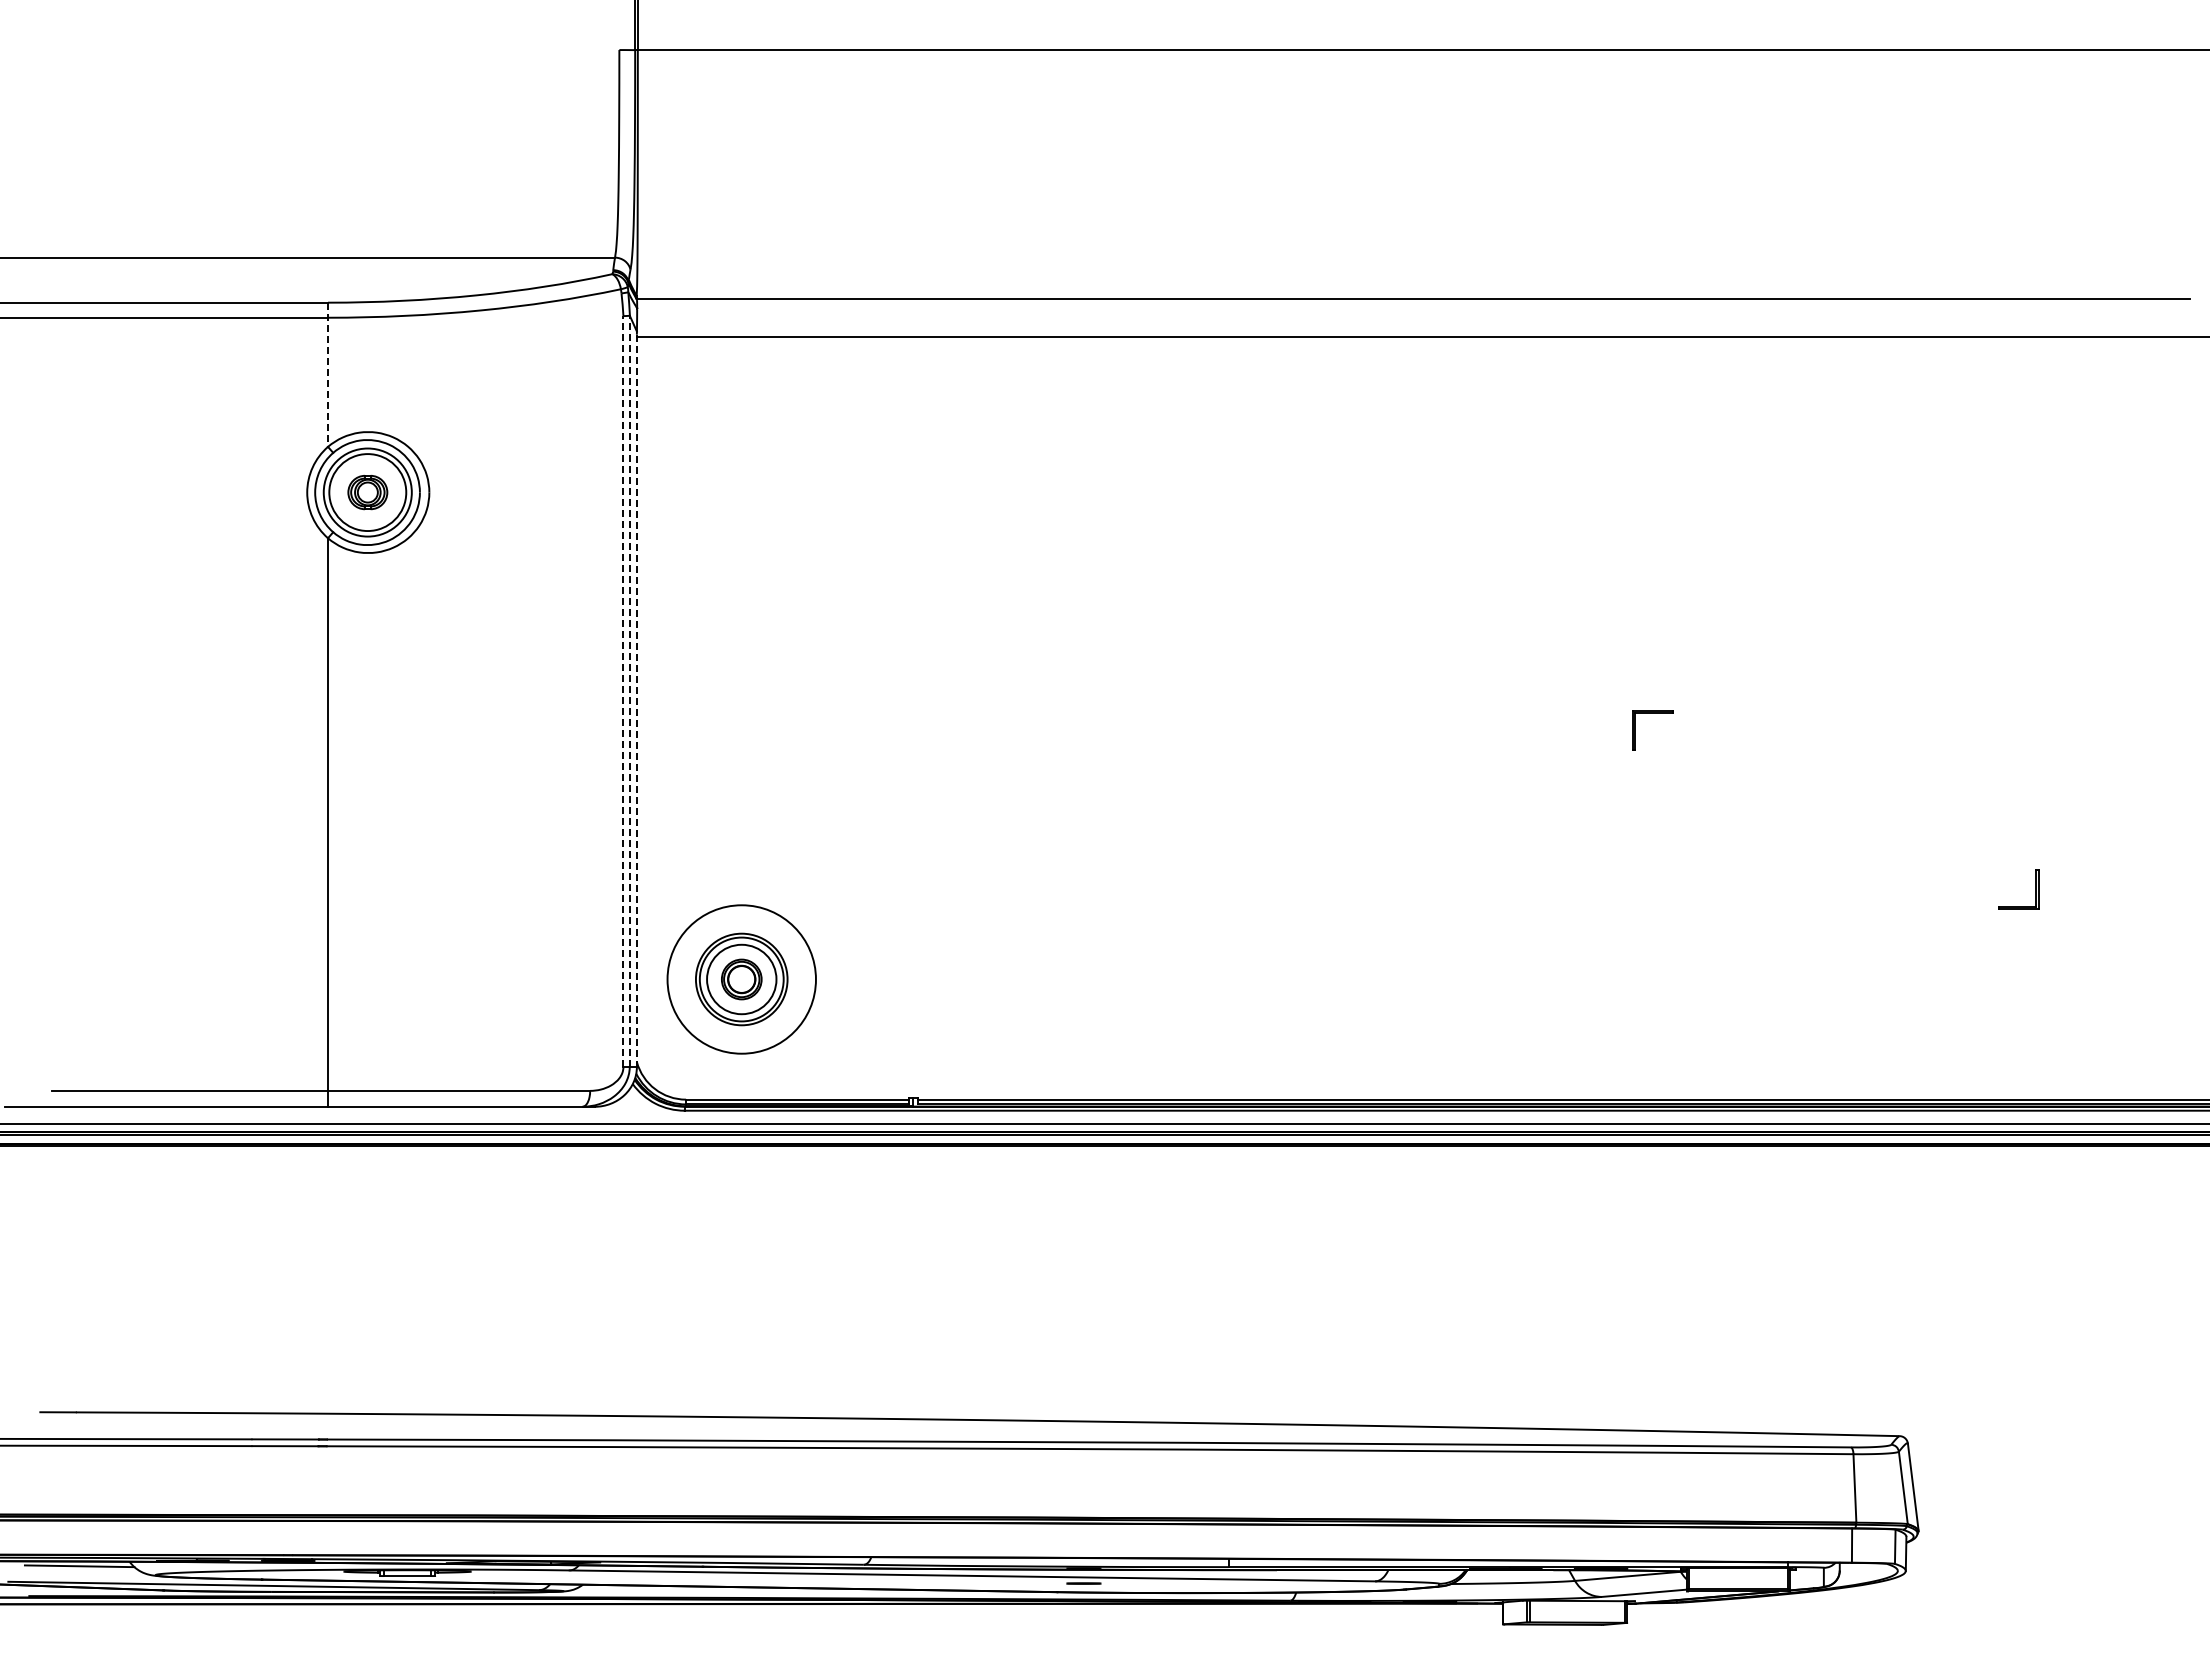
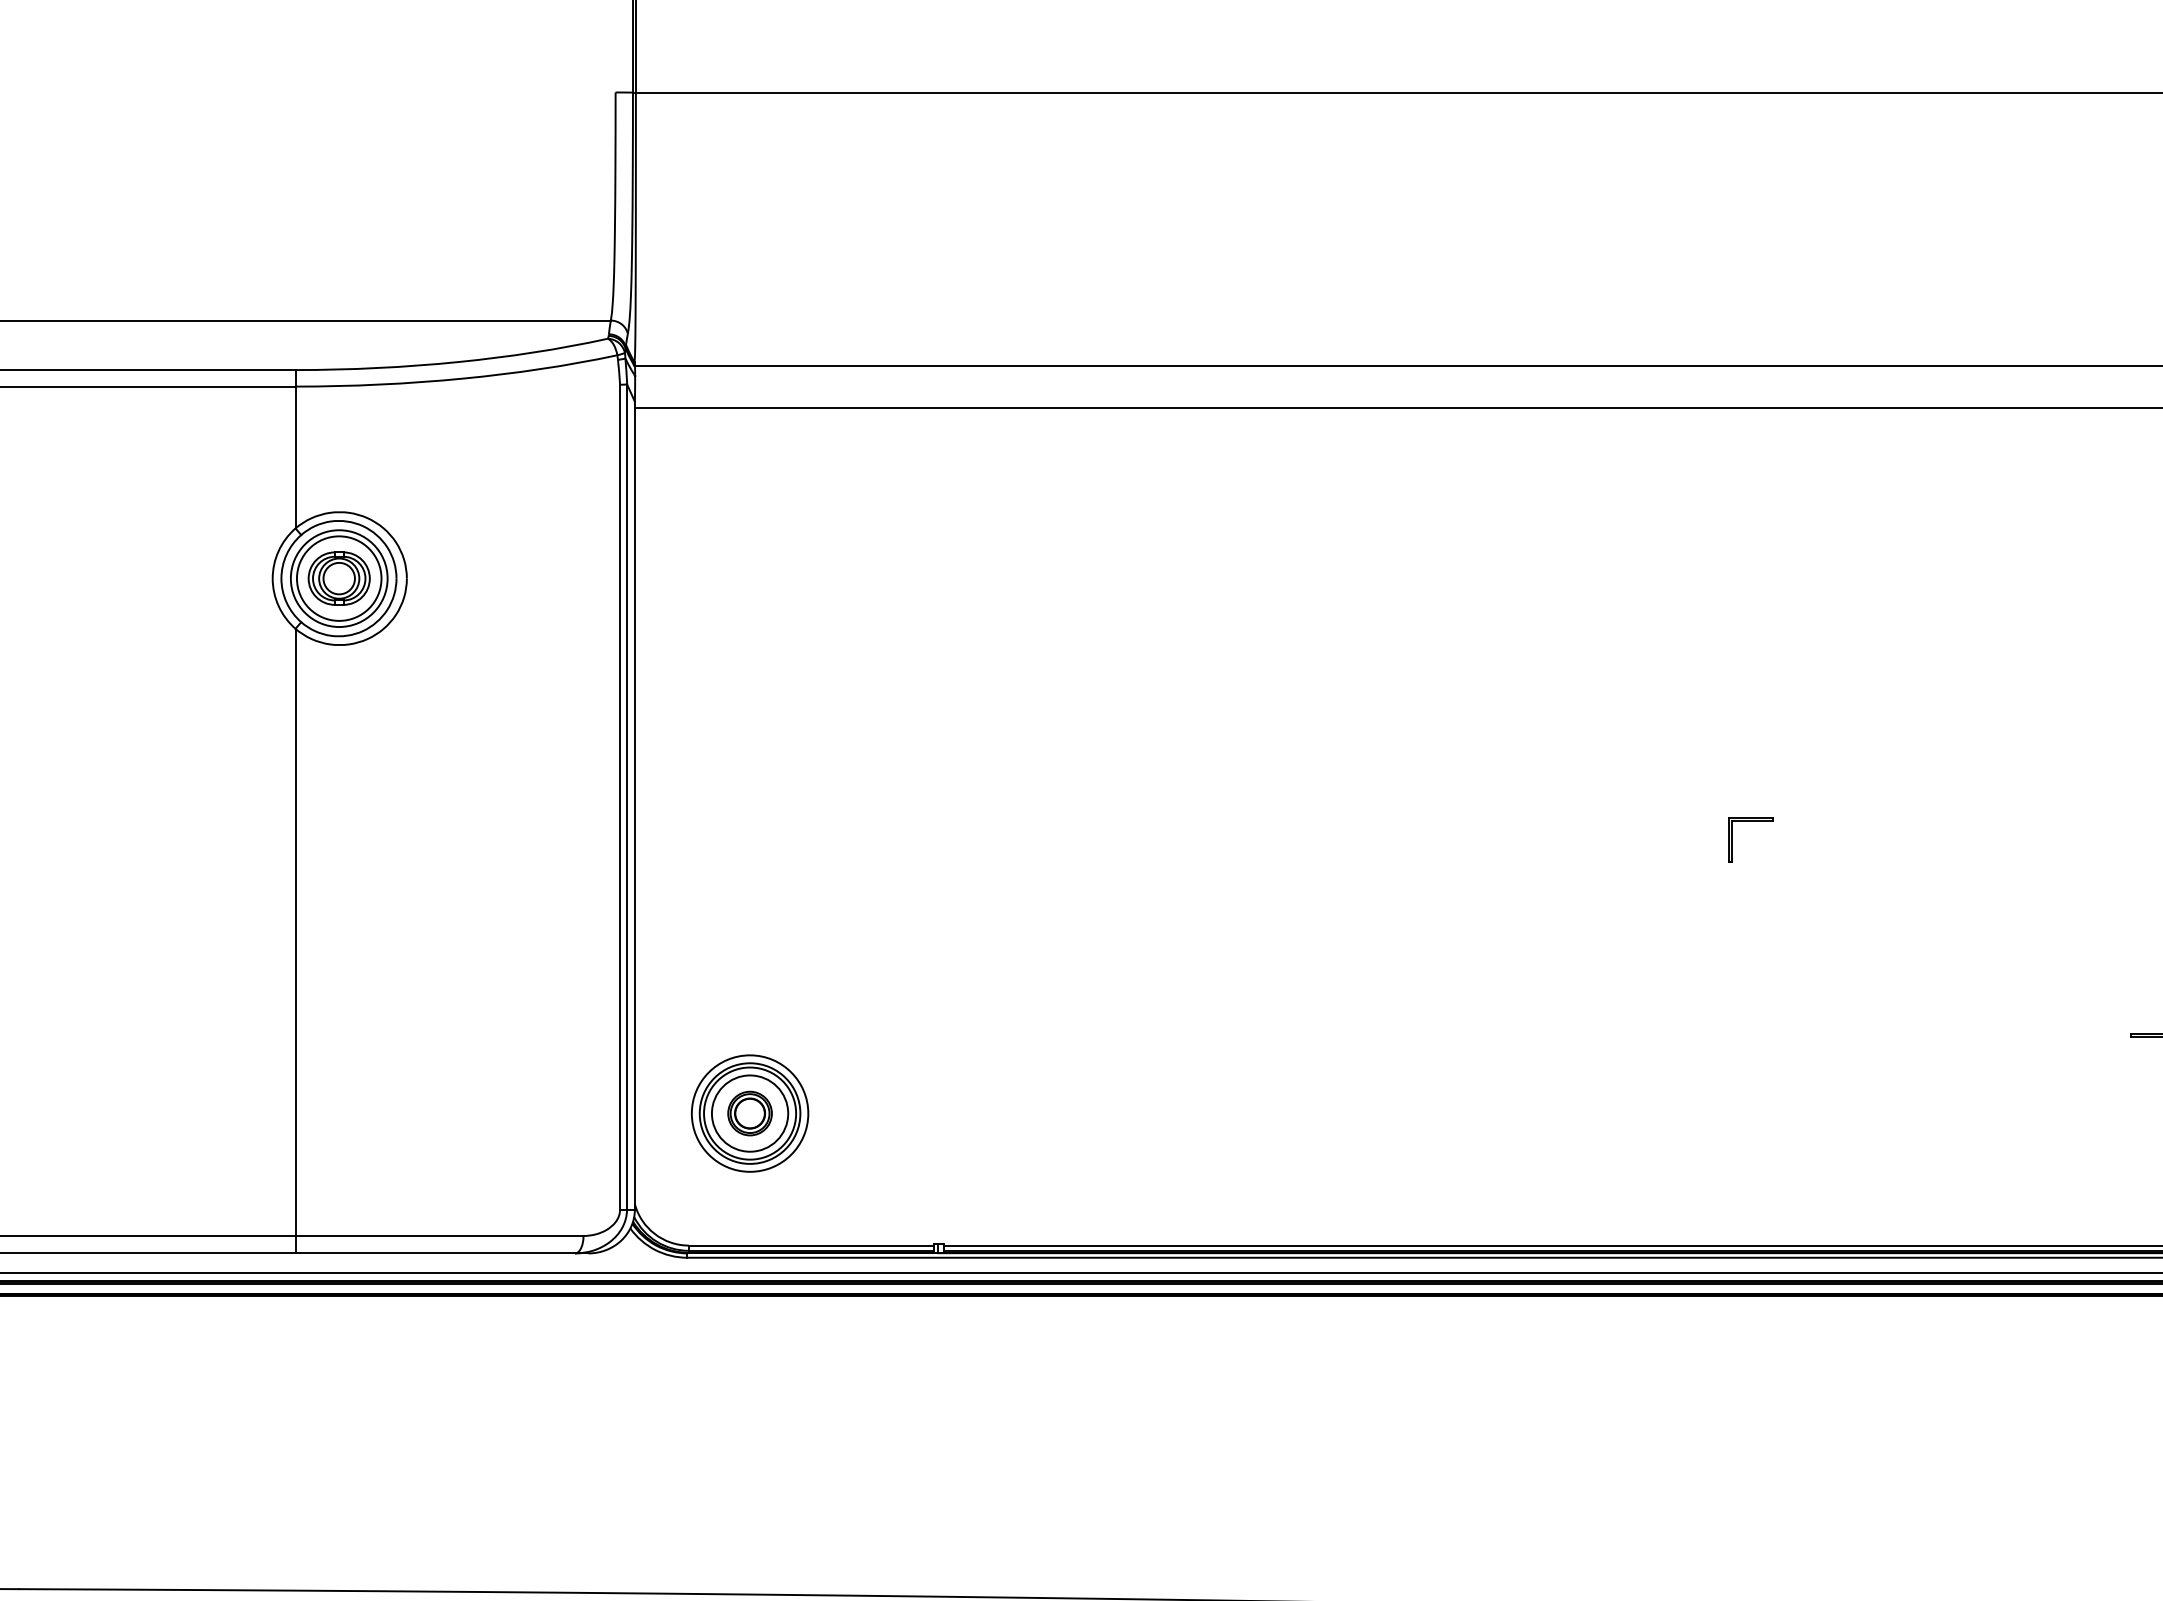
line: (328, 375) -> (296, 450), dashed -> solid
part: (367, 492) -> (338, 578), size x1.43
line: (623, 691) -> (620, 797), dashed -> solid
line: (629, 691) -> (626, 797), dashed -> solid
line: (636, 701) -> (634, 808), dashed -> solid
circle: (741, 979) -> (749, 1113), size x0.71

